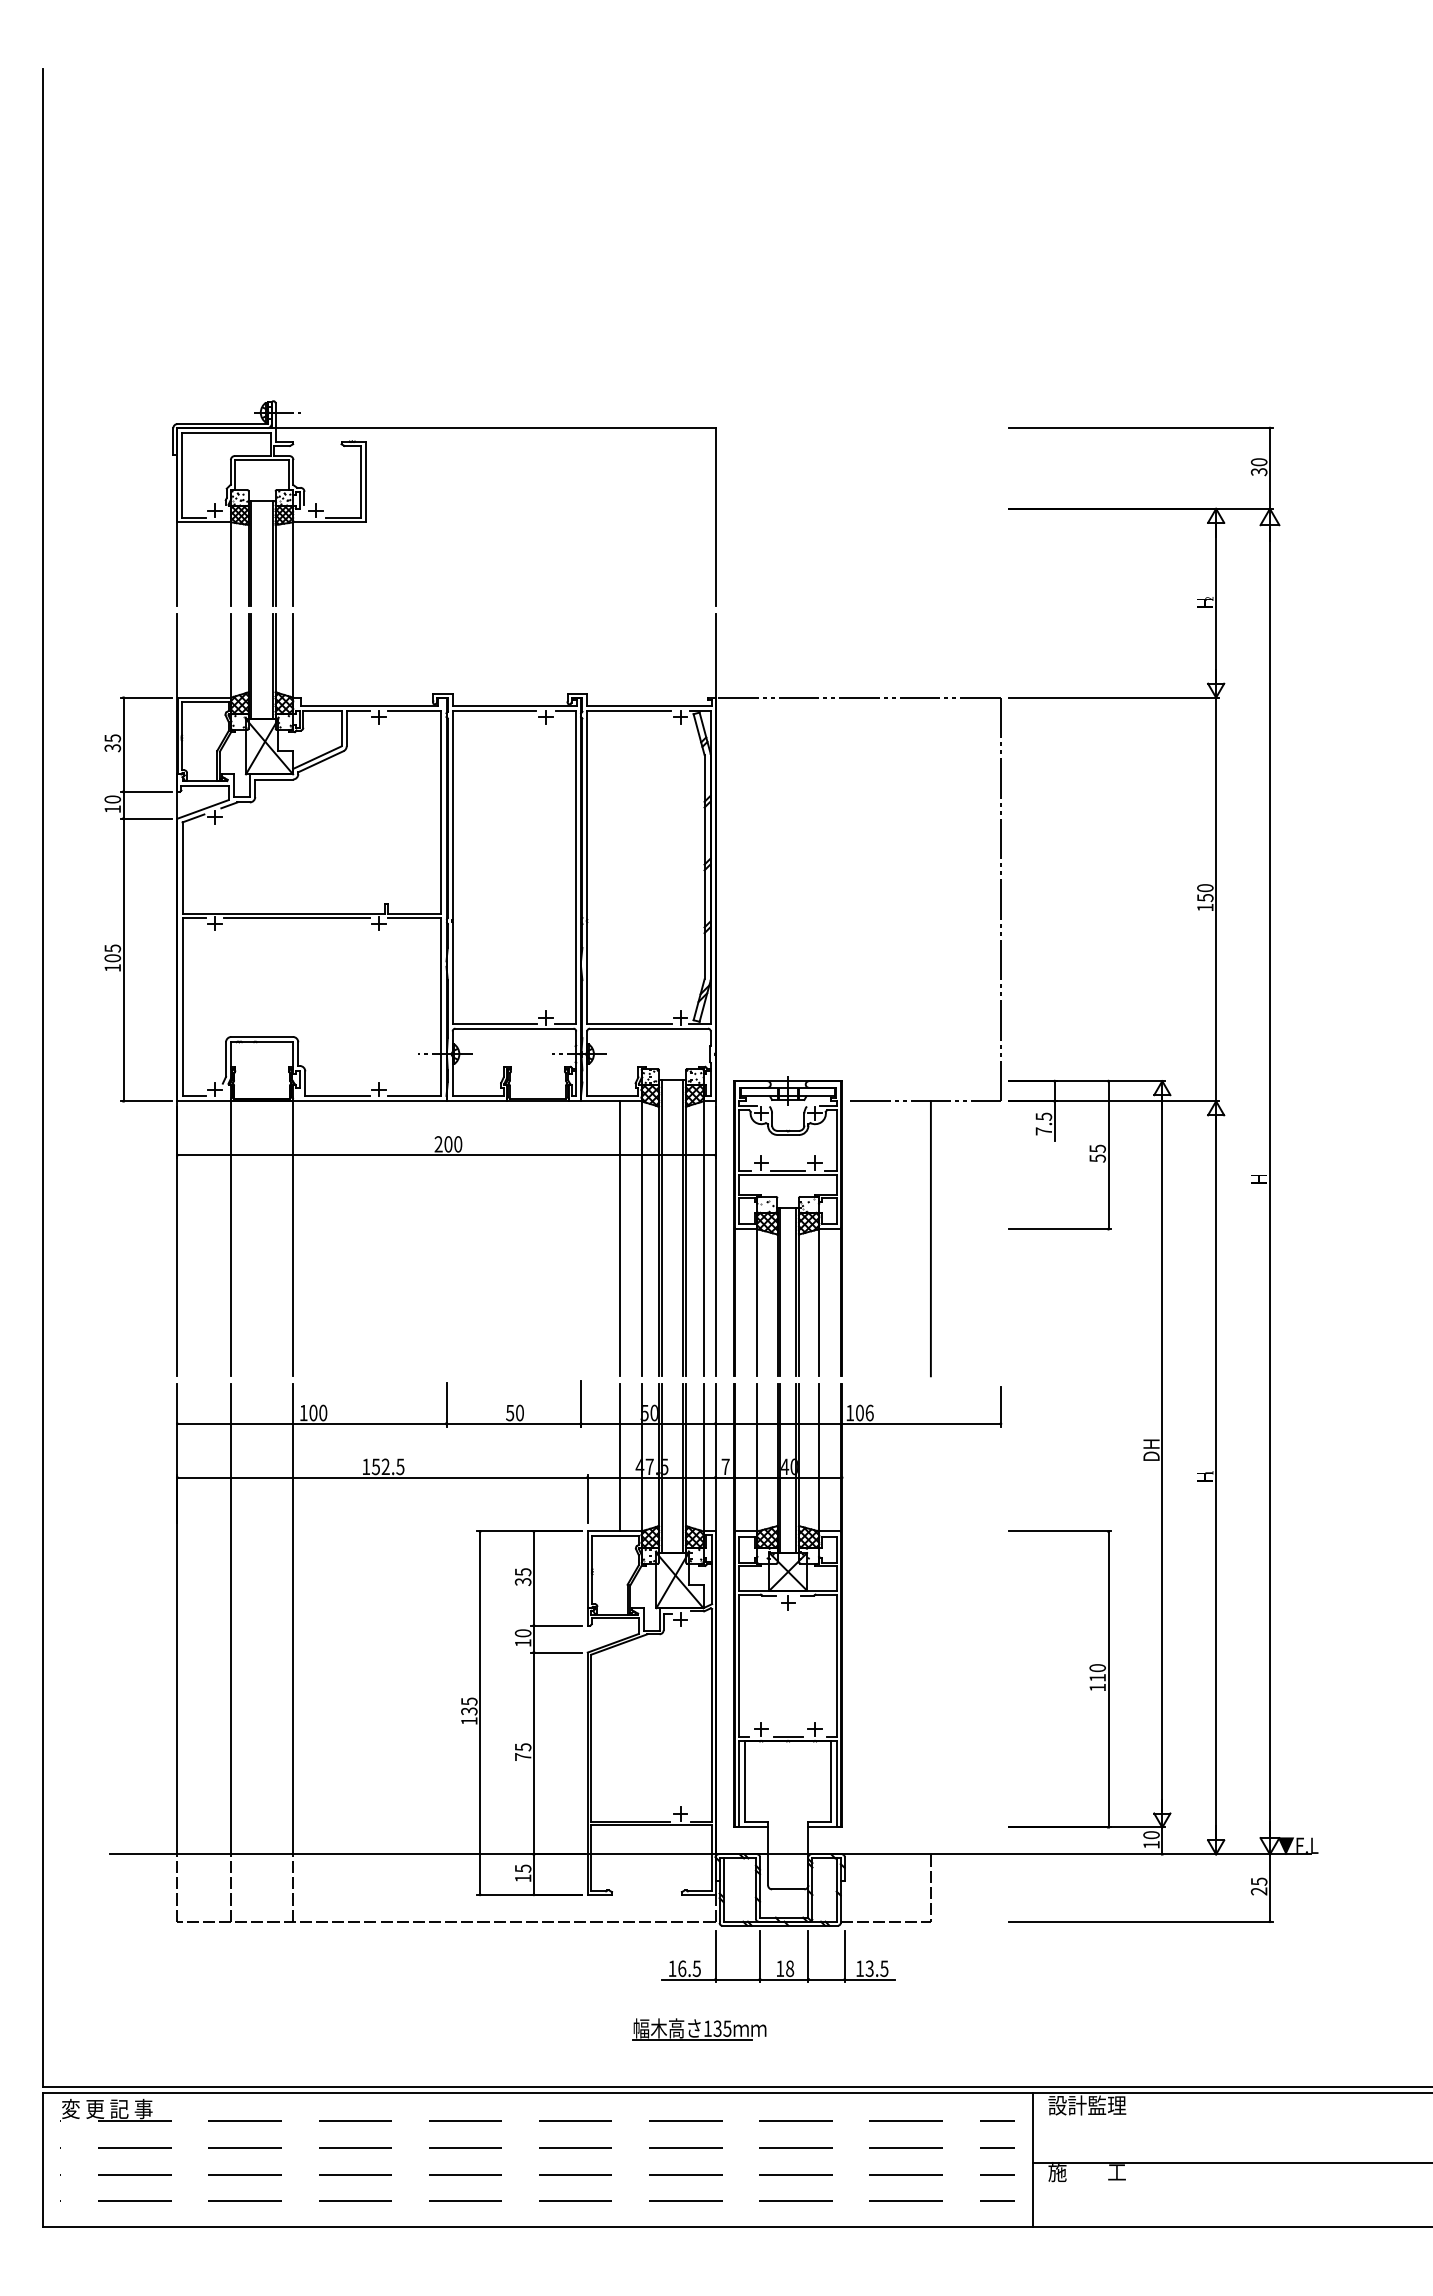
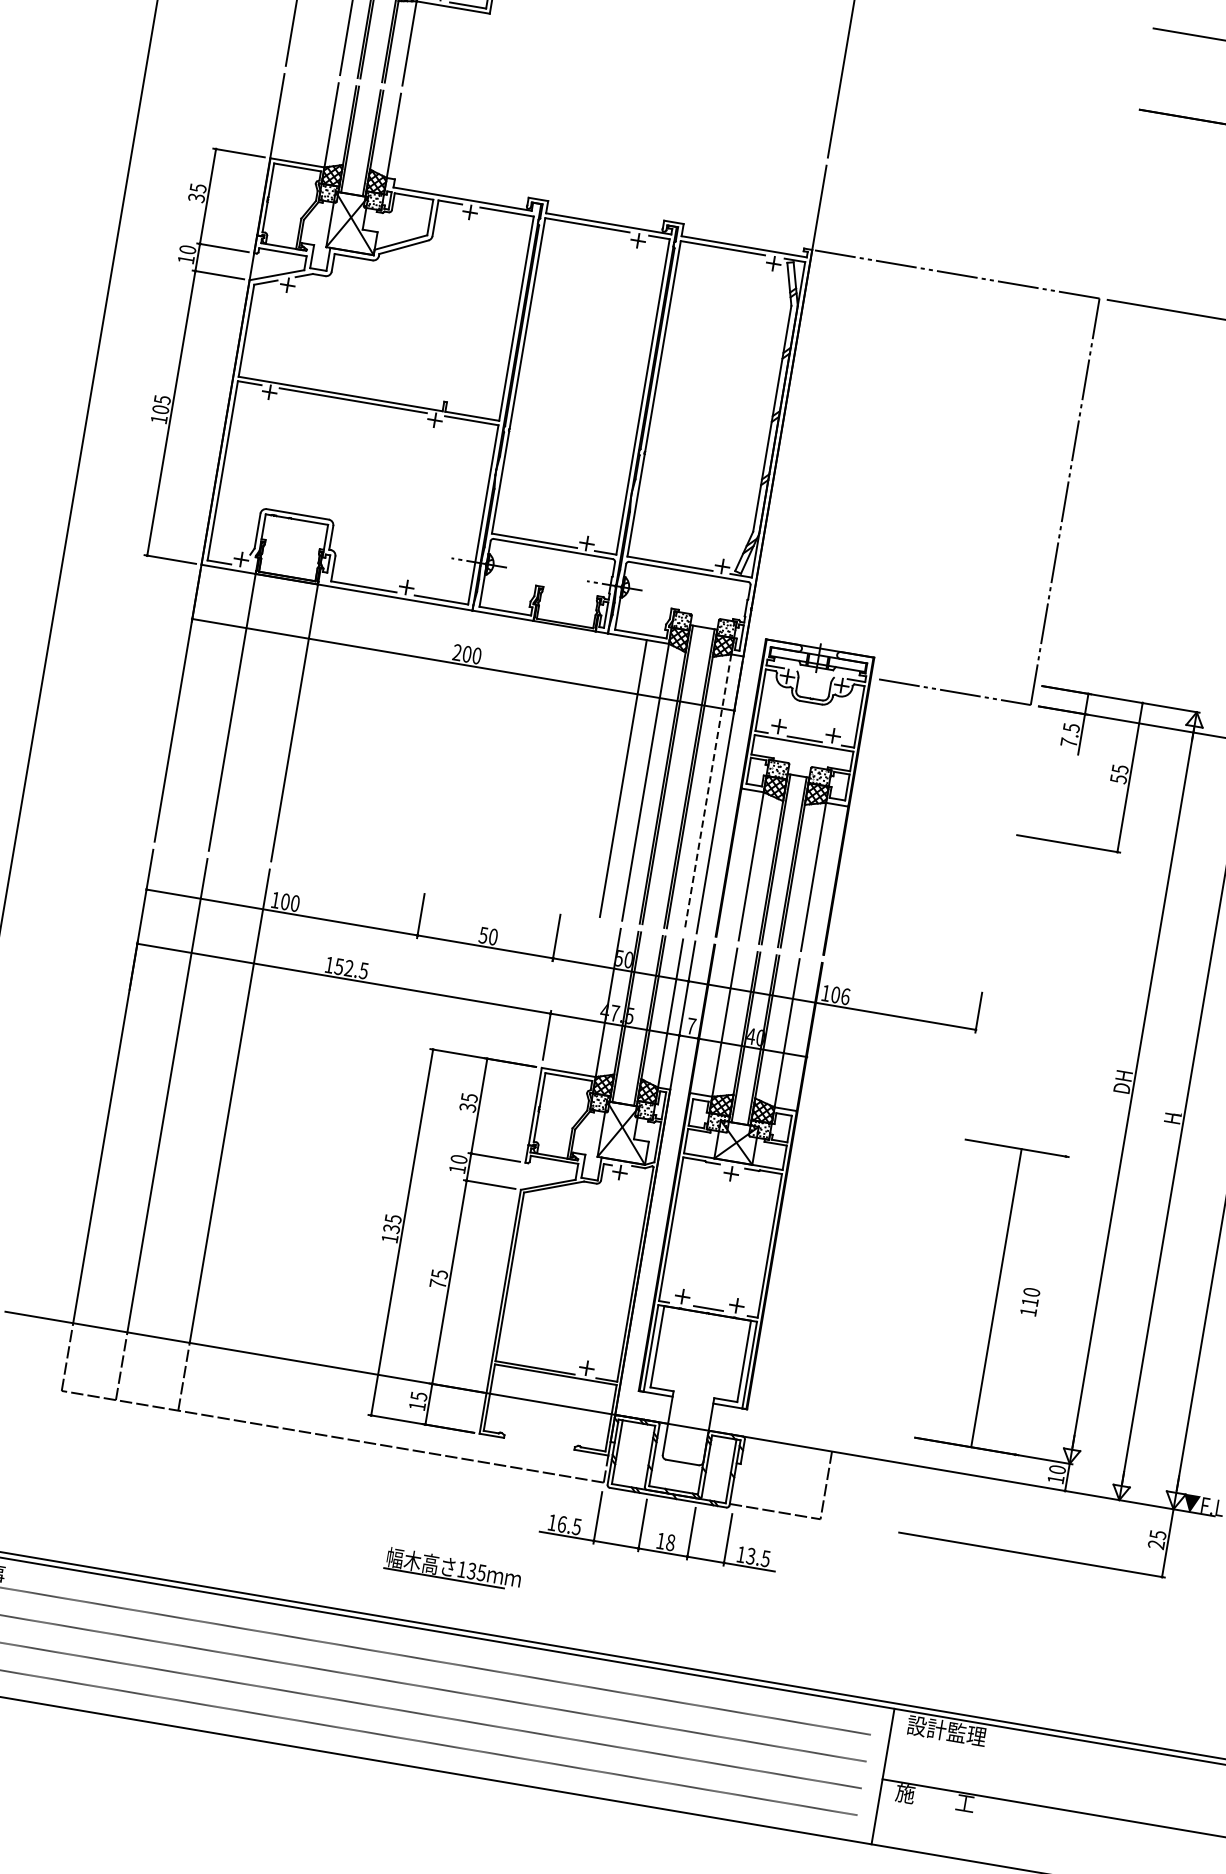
line: (930, 1238) -> (936, 831), removed
line: (703, 1239) -> (707, 793), solid -> dashed
line: (619, 1457) -> (586, 998), removed
line: (1108, 1679) -> (996, 1298), moved
part: (699, 2029) -> (453, 1568), moved

